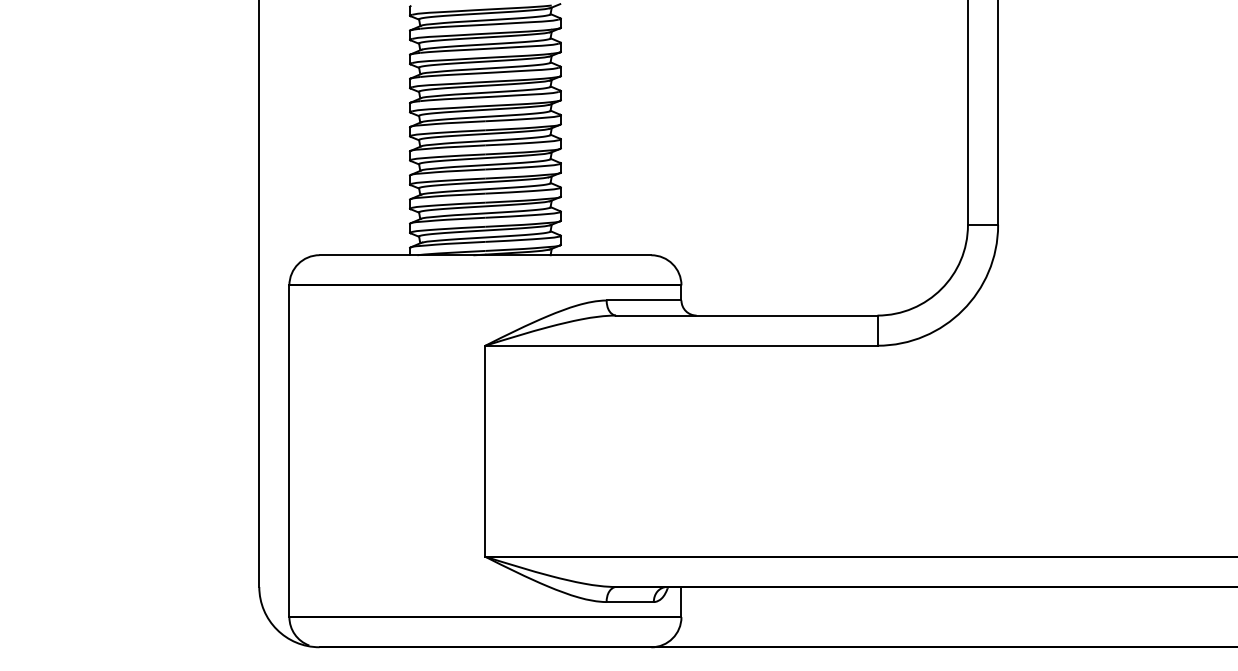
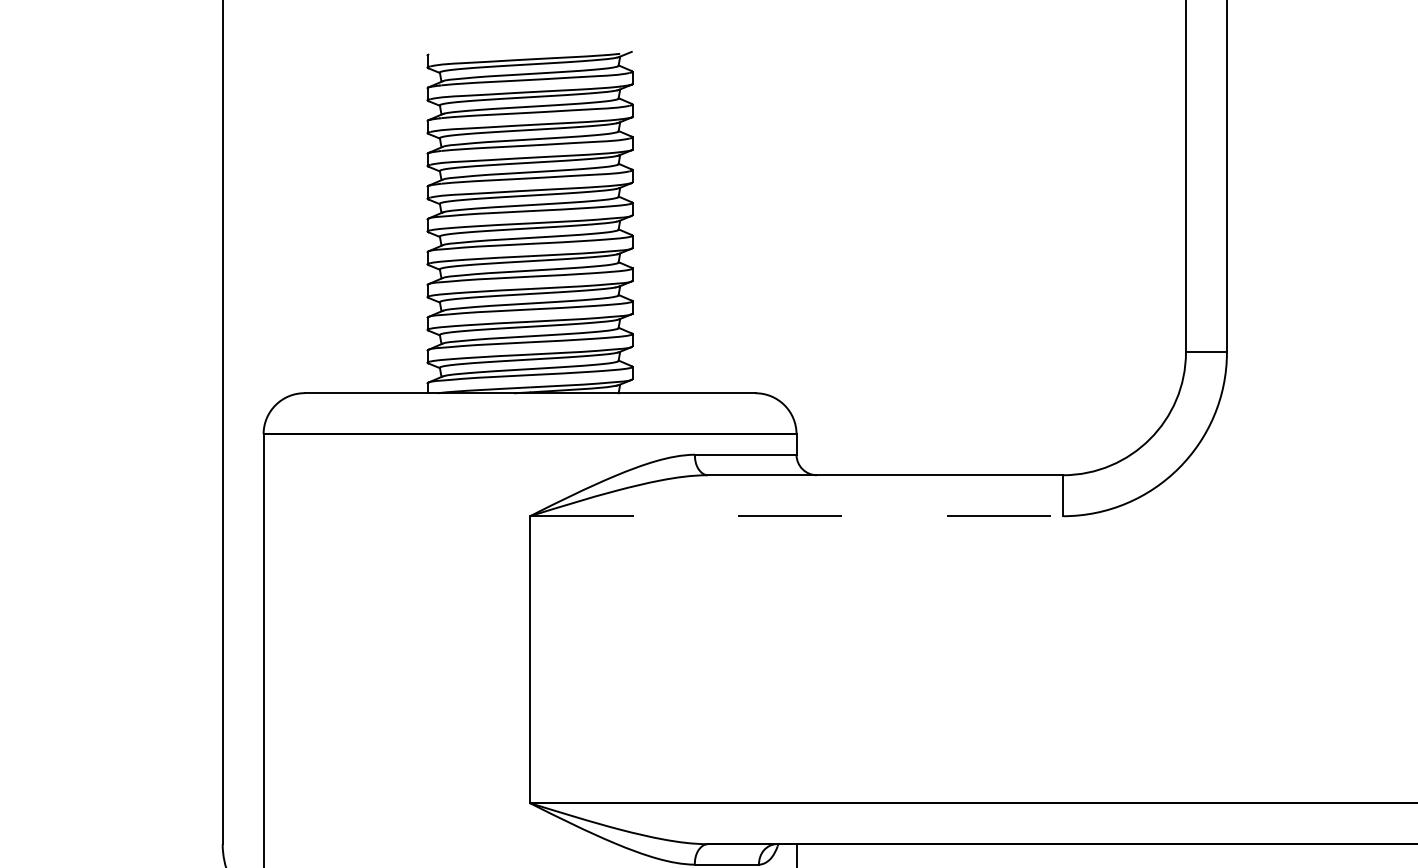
line: (681, 345) -> (796, 515), solid -> dashed

